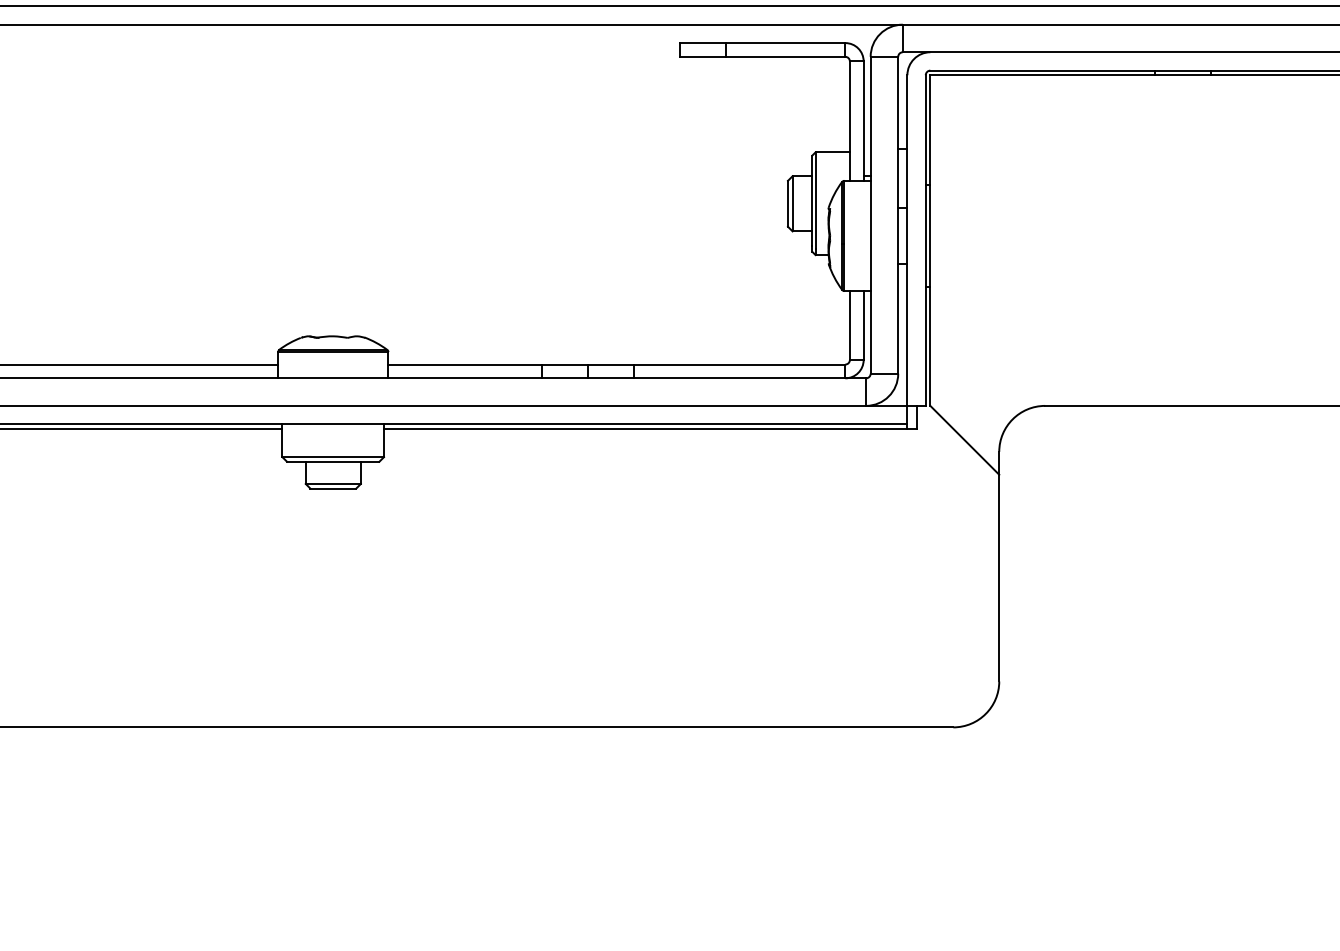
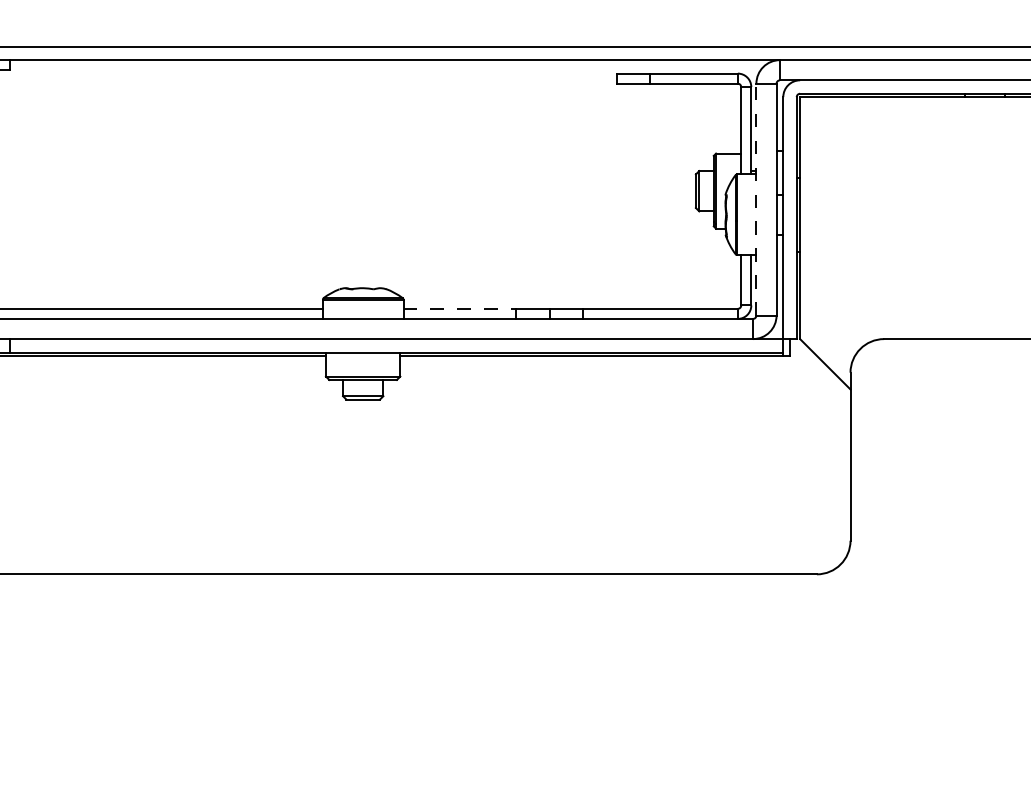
line: (870, 215) -> (756, 199), solid -> dashed
line: (466, 364) -> (460, 308), solid -> dashed

